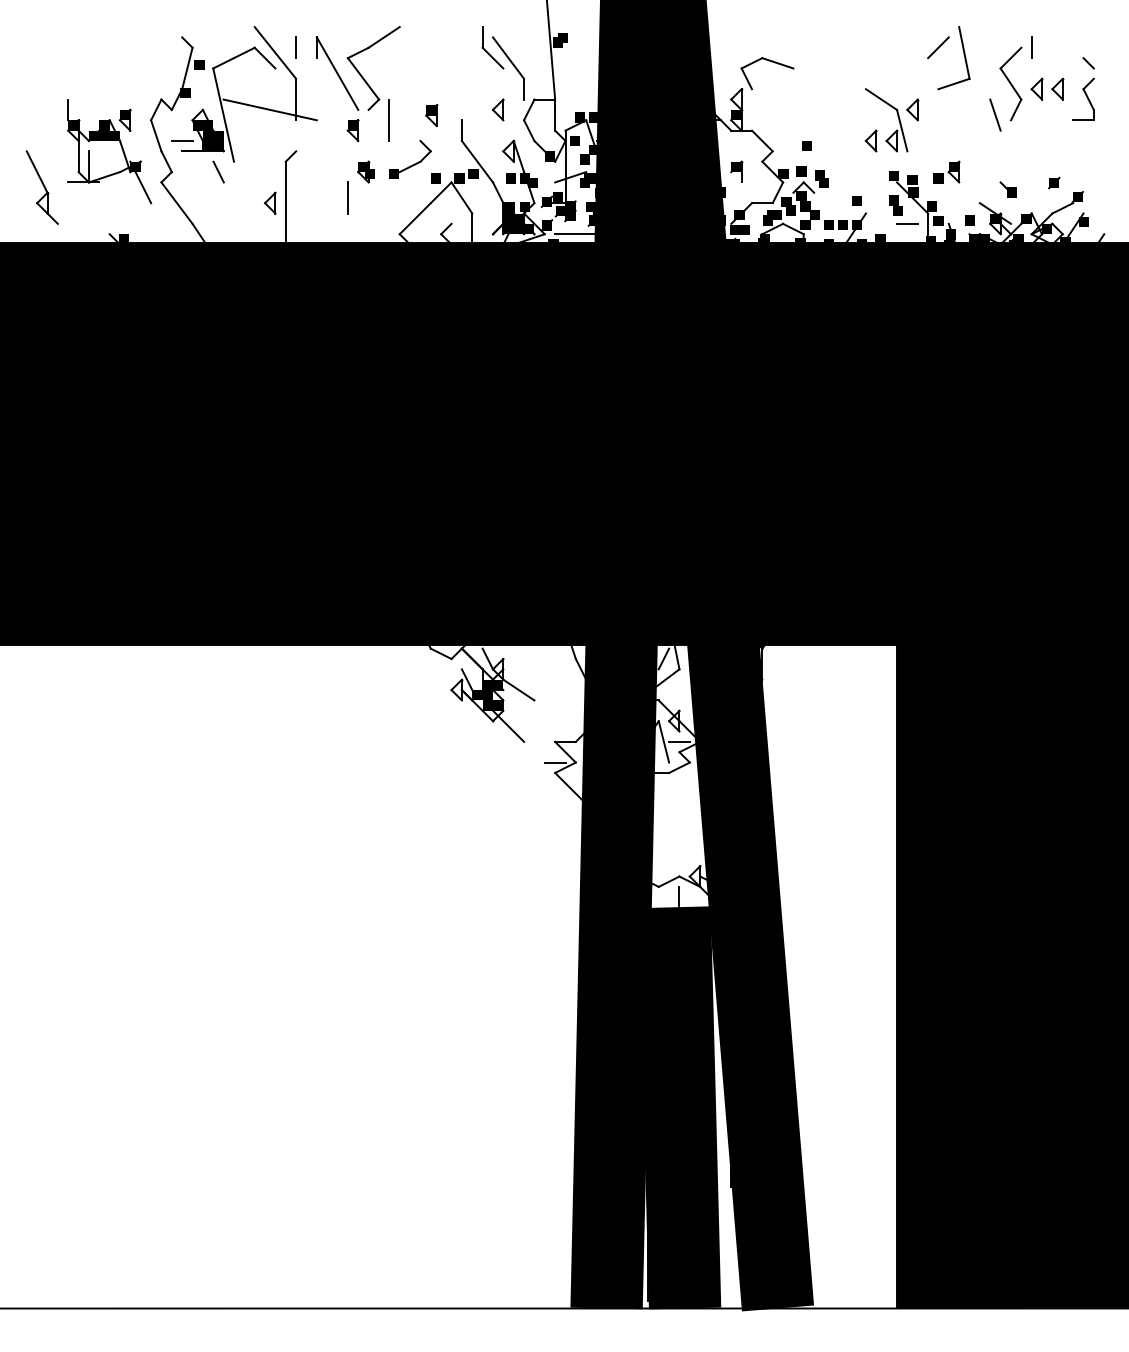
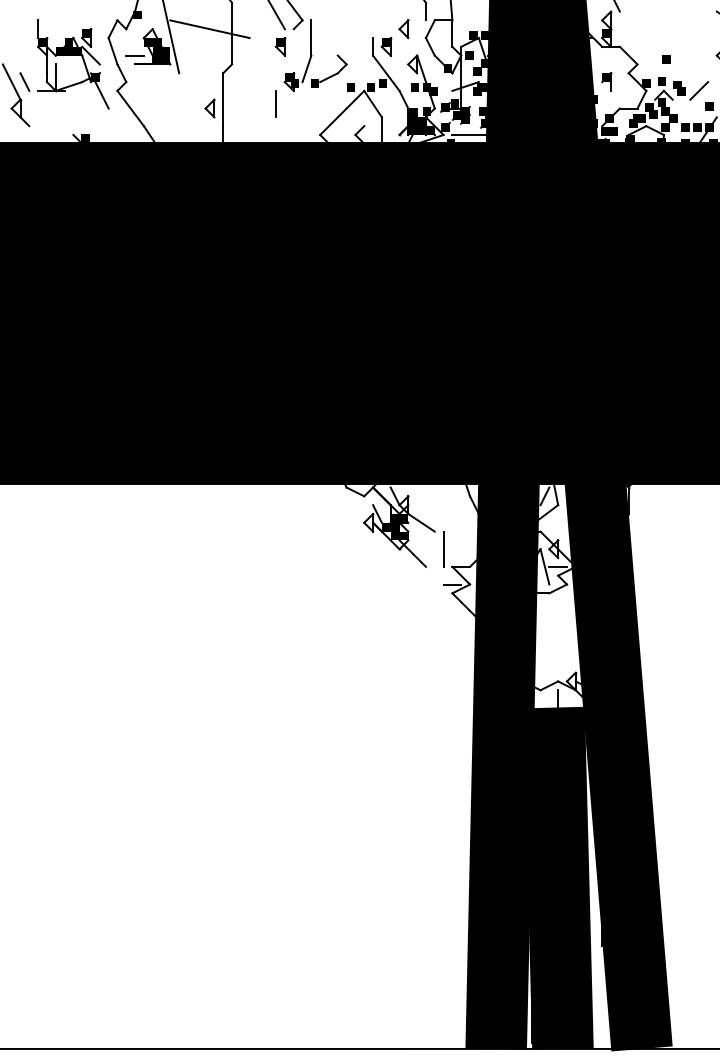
part: (431, 115) -> (386, 46), moved
line: (296, 135) -> (232, 50), added
line: (130, 140) -> (91, 55), added
line: (384, 156) -> (307, 68), added
line: (218, 171) -> (24, 81), moved
line: (844, 182) -> (698, 90), added
line: (544, 720) -> (443, 548), added

